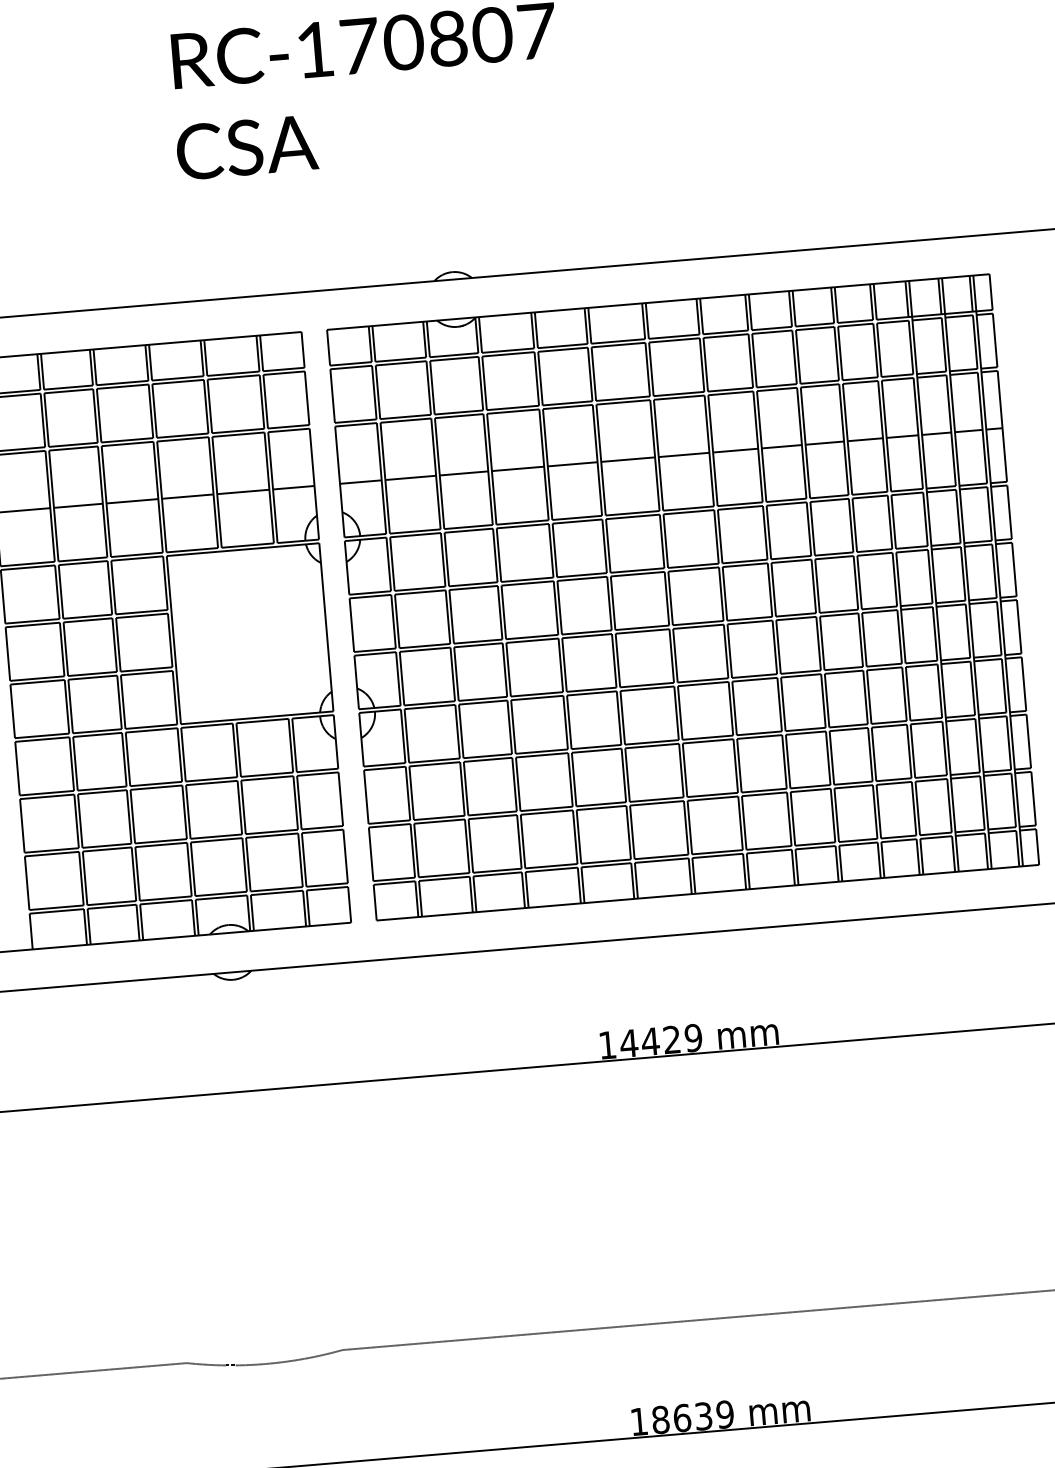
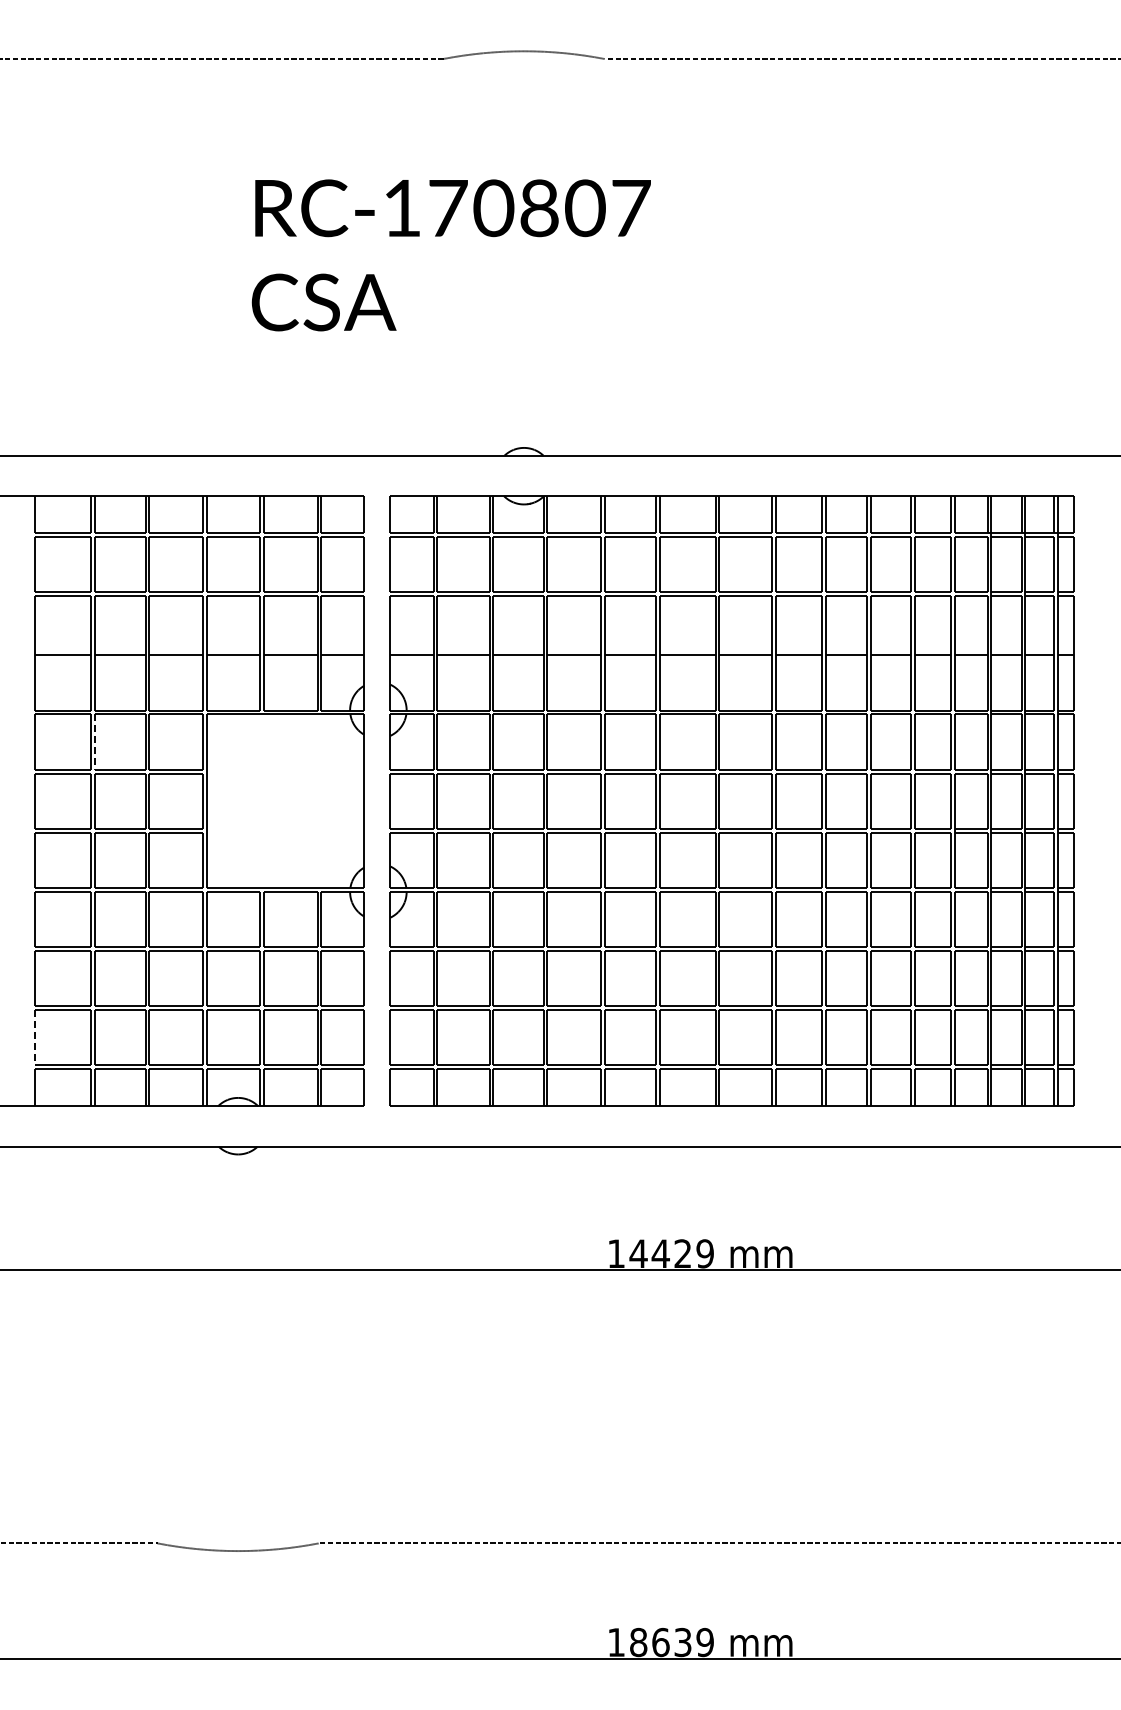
line: (61, 592) -> (95, 742), solid -> dashed
line: (27, 882) -> (35, 1037), solid -> dashed

